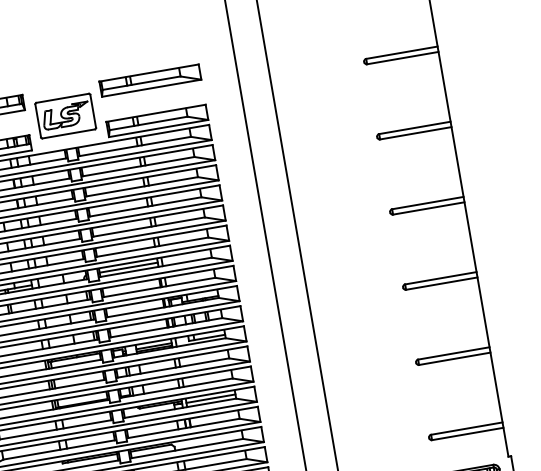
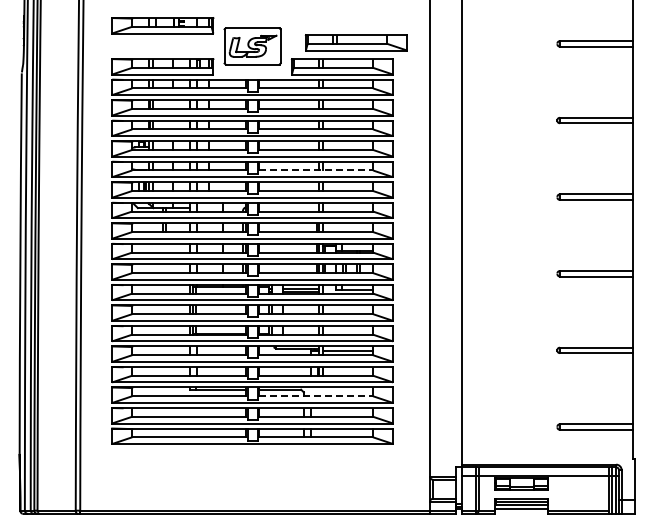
part: (149, 80) -> (355, 42), moved
line: (149, 227) -> (316, 170), solid -> dashed
line: (128, 268) -> (288, 207), removed
line: (187, 448) -> (316, 396), solid -> dashed

